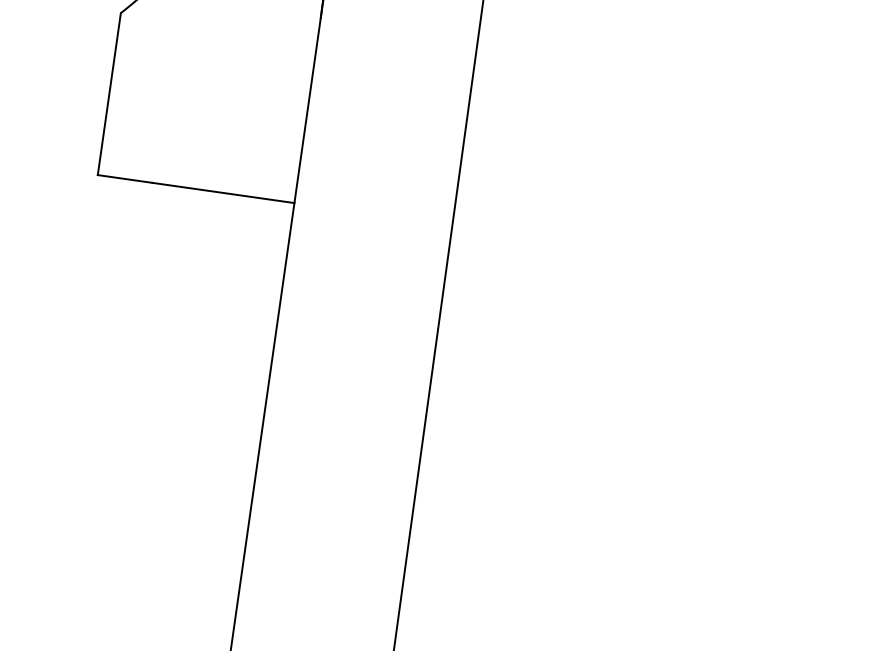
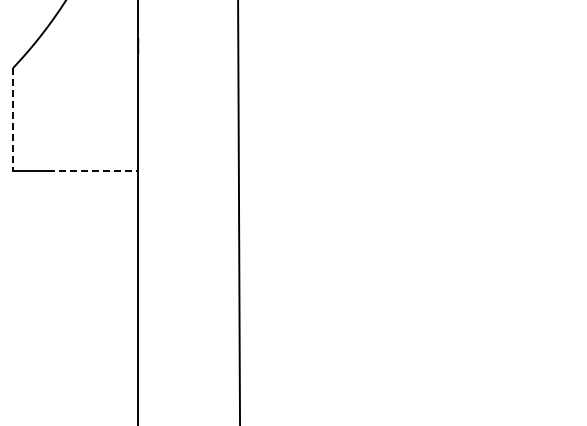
line: (110, 93) -> (13, 119), solid -> dashed
line: (224, 193) -> (93, 171), solid -> dashed

